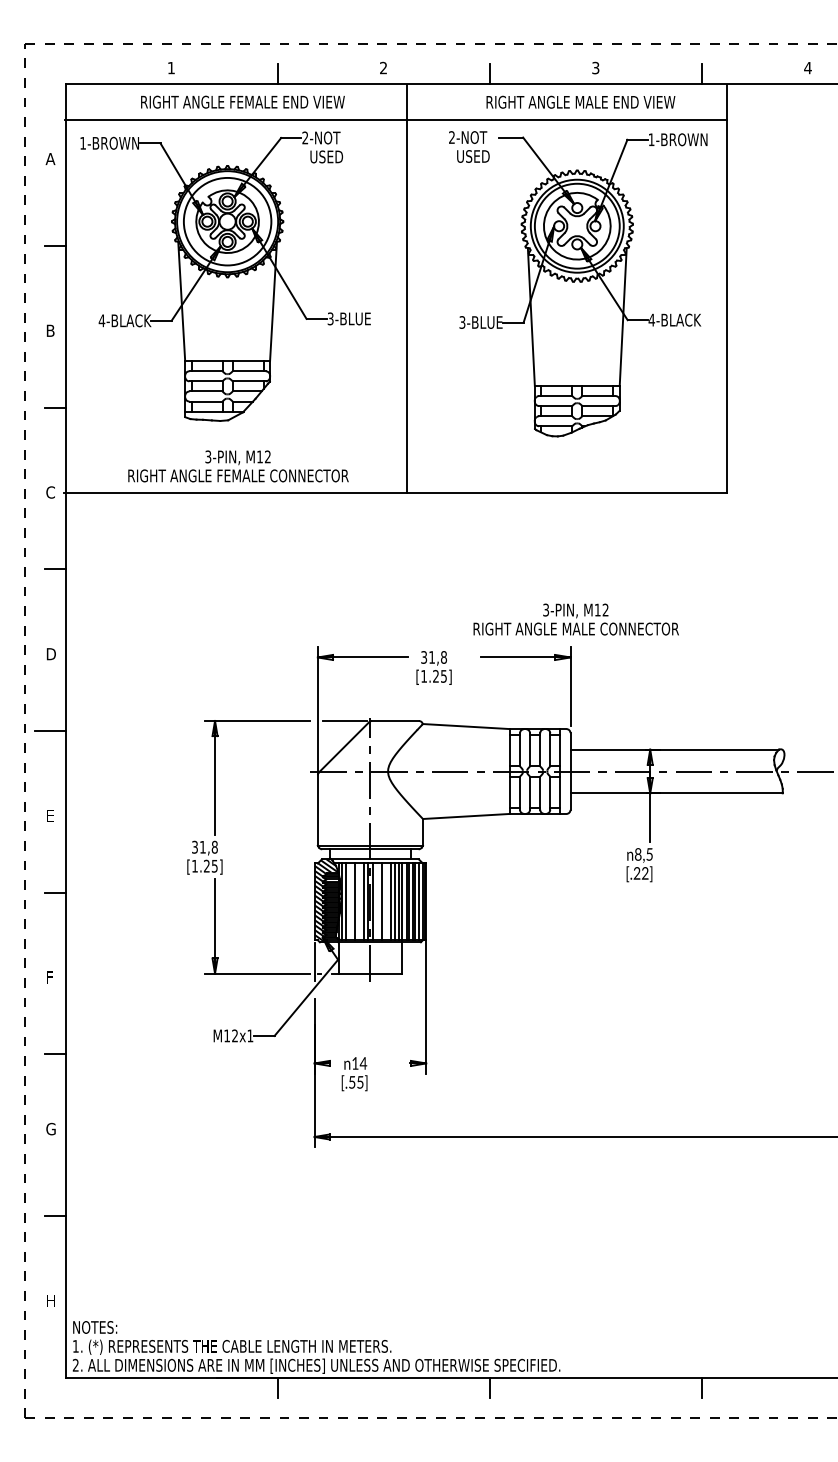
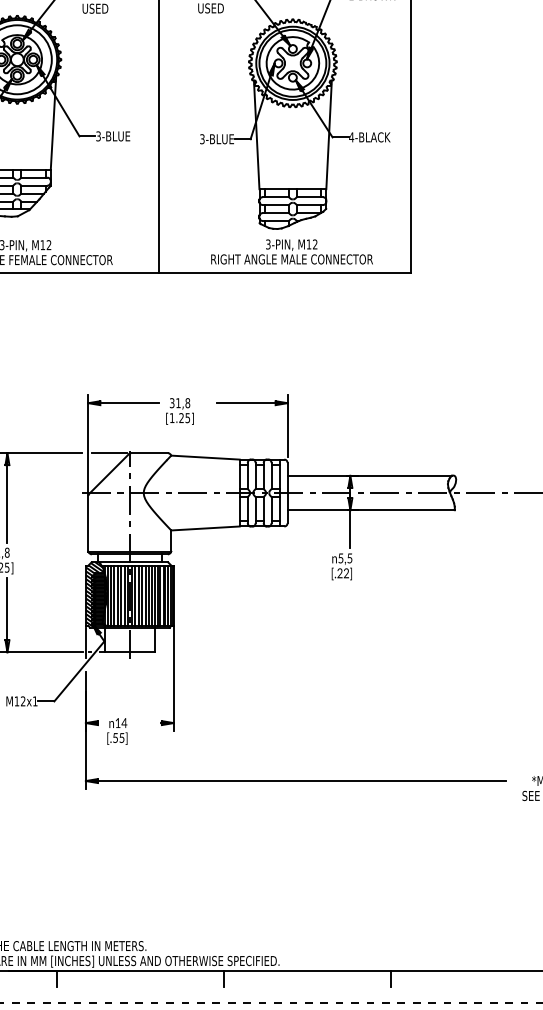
text: (575, 619) -> (291, 251), moved
text: (637, 854) -> (340, 558), 8,5 -> 5,5
line: (350, 901) -> (114, 595), added
line: (358, 901) -> (120, 595), added
line: (377, 901) -> (135, 595), added
line: (386, 901) -> (142, 595), added

